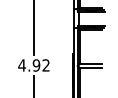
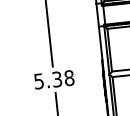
text: (33, 65) -> (53, 79), 4.92 -> 5.38

